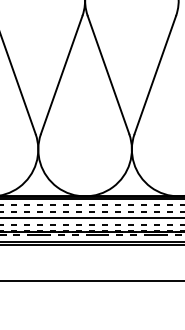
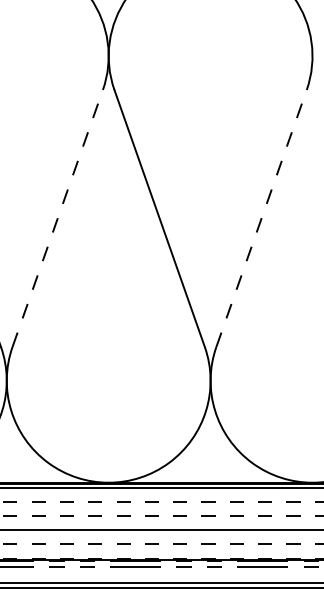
line: (61, 75) -> (57, 219), solid -> dashed
line: (155, 75) -> (261, 219), solid -> dashed

